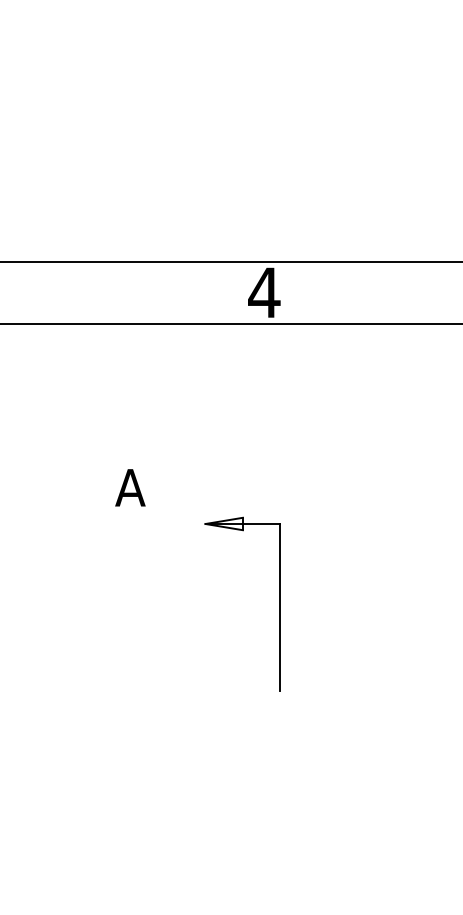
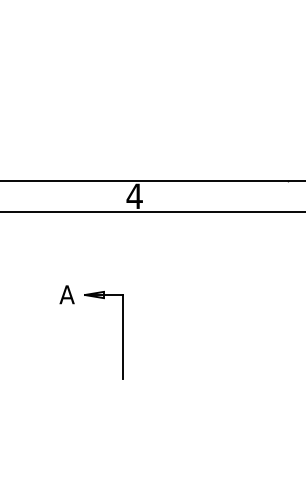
part: (279, 604) -> (122, 335), moved

